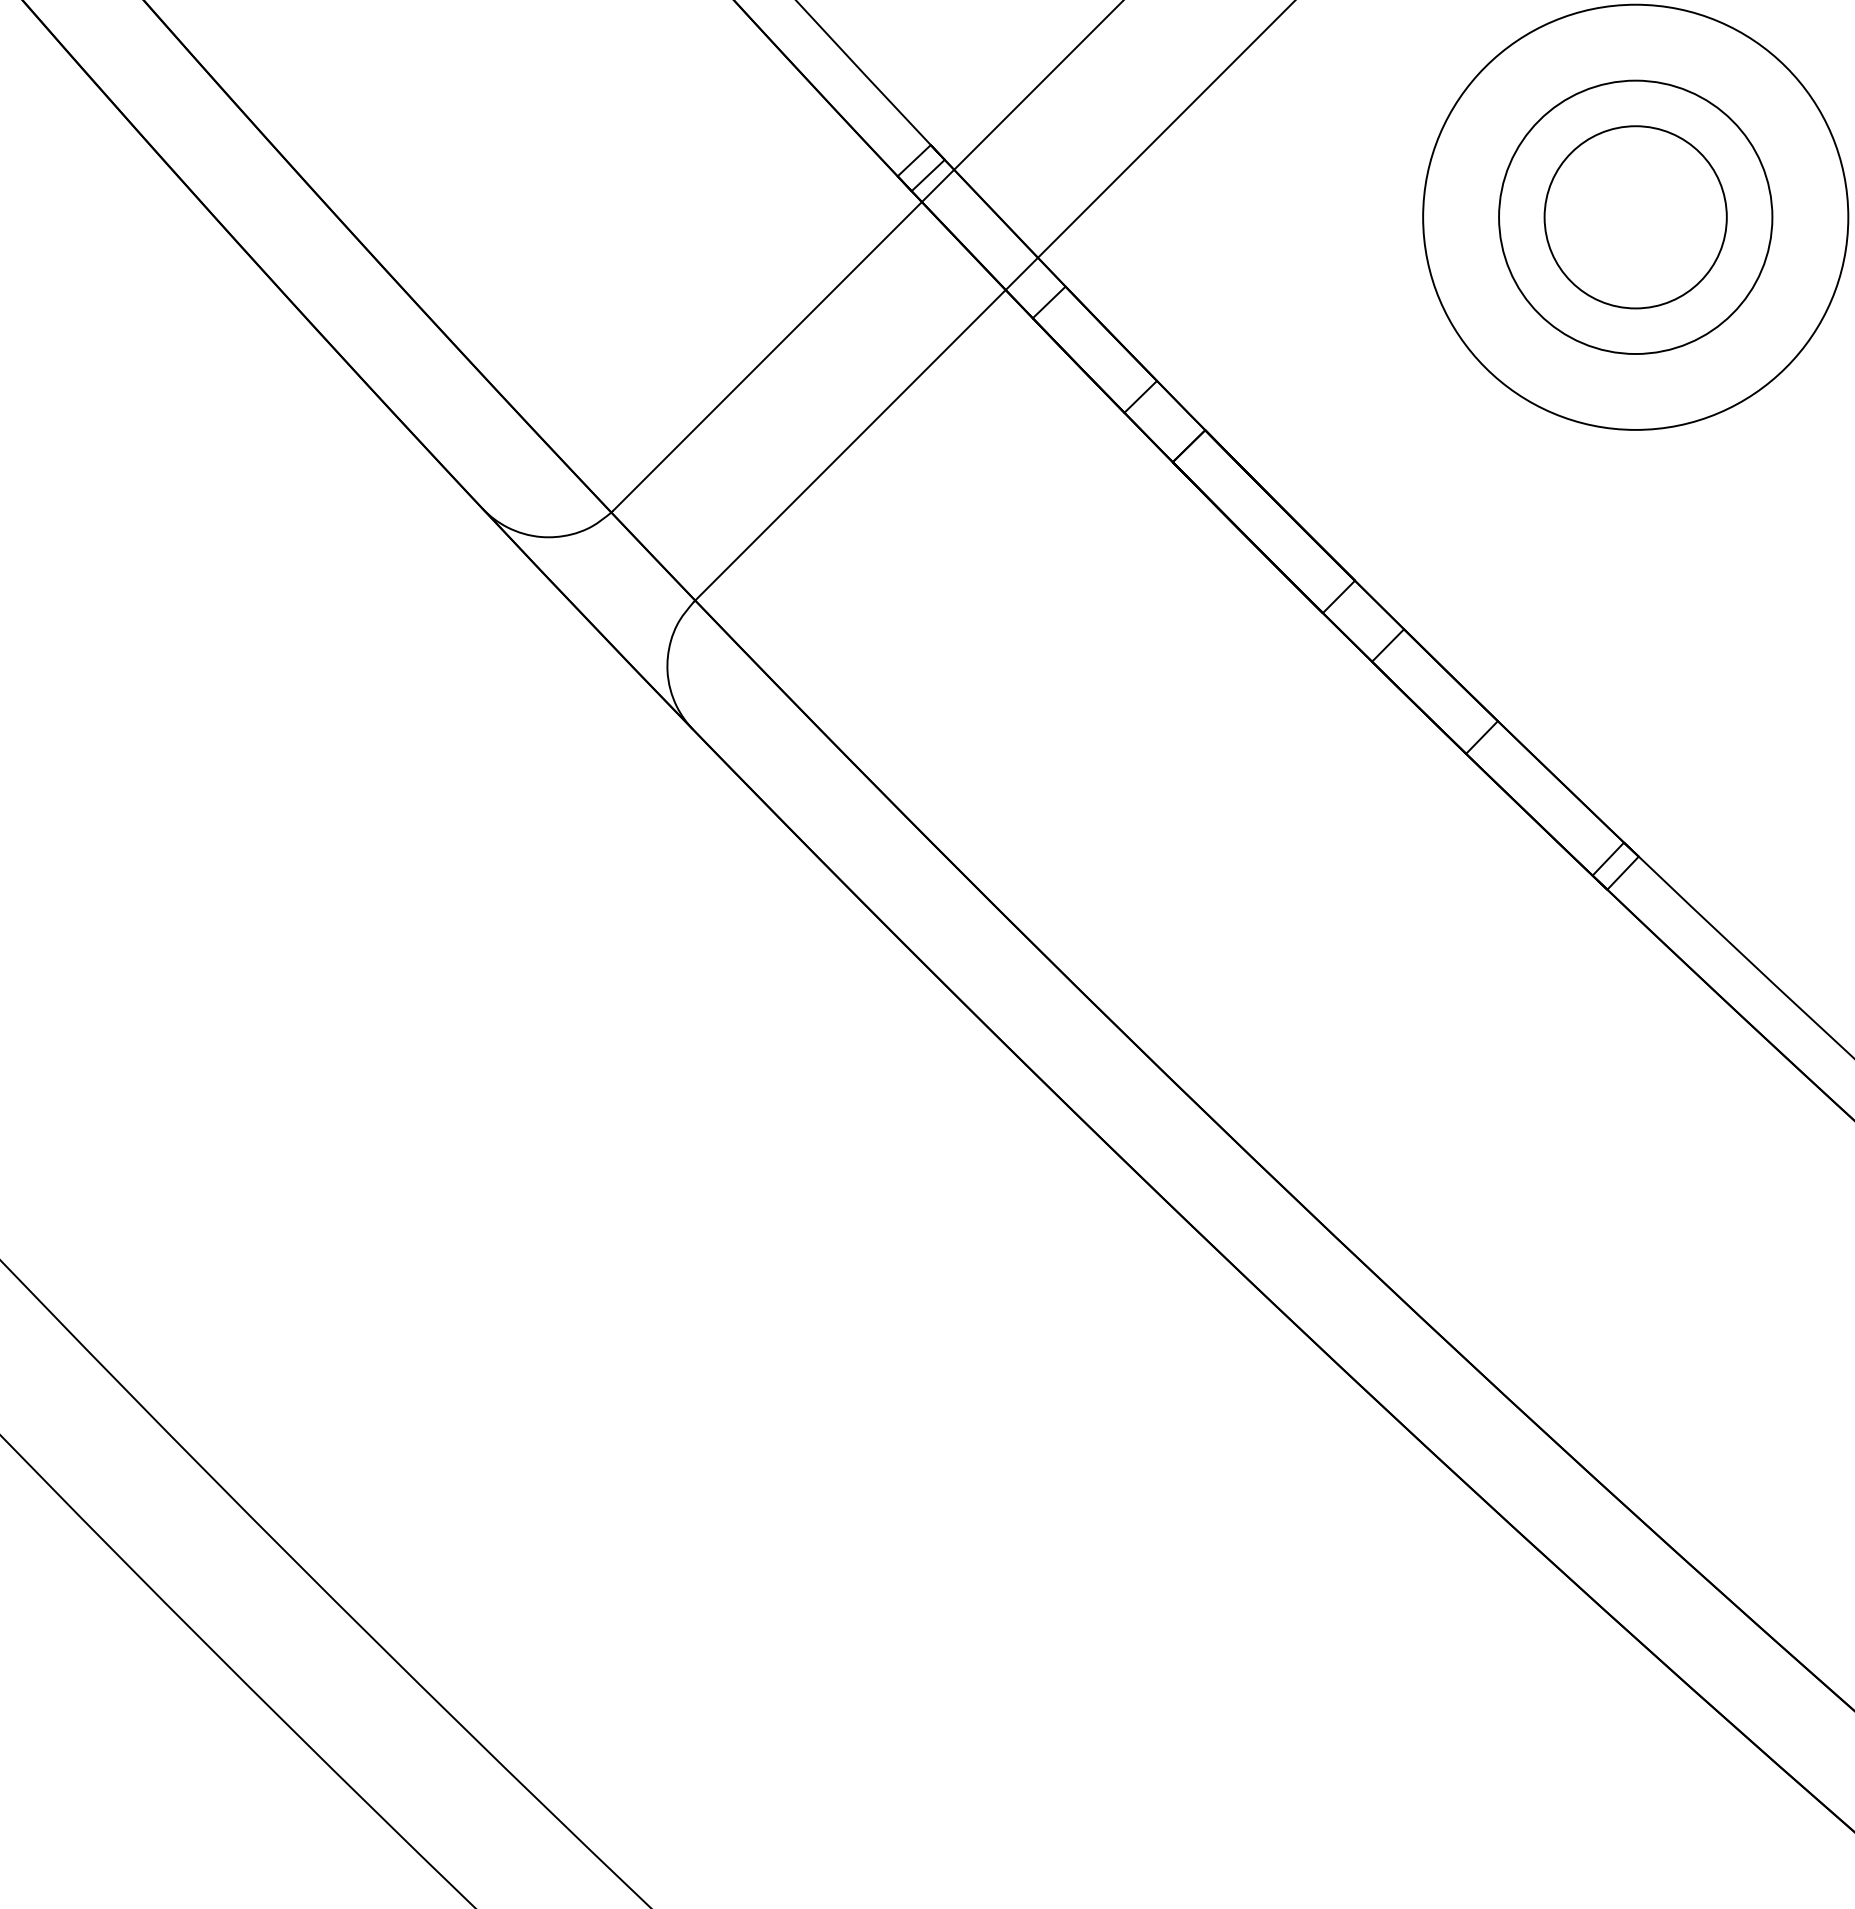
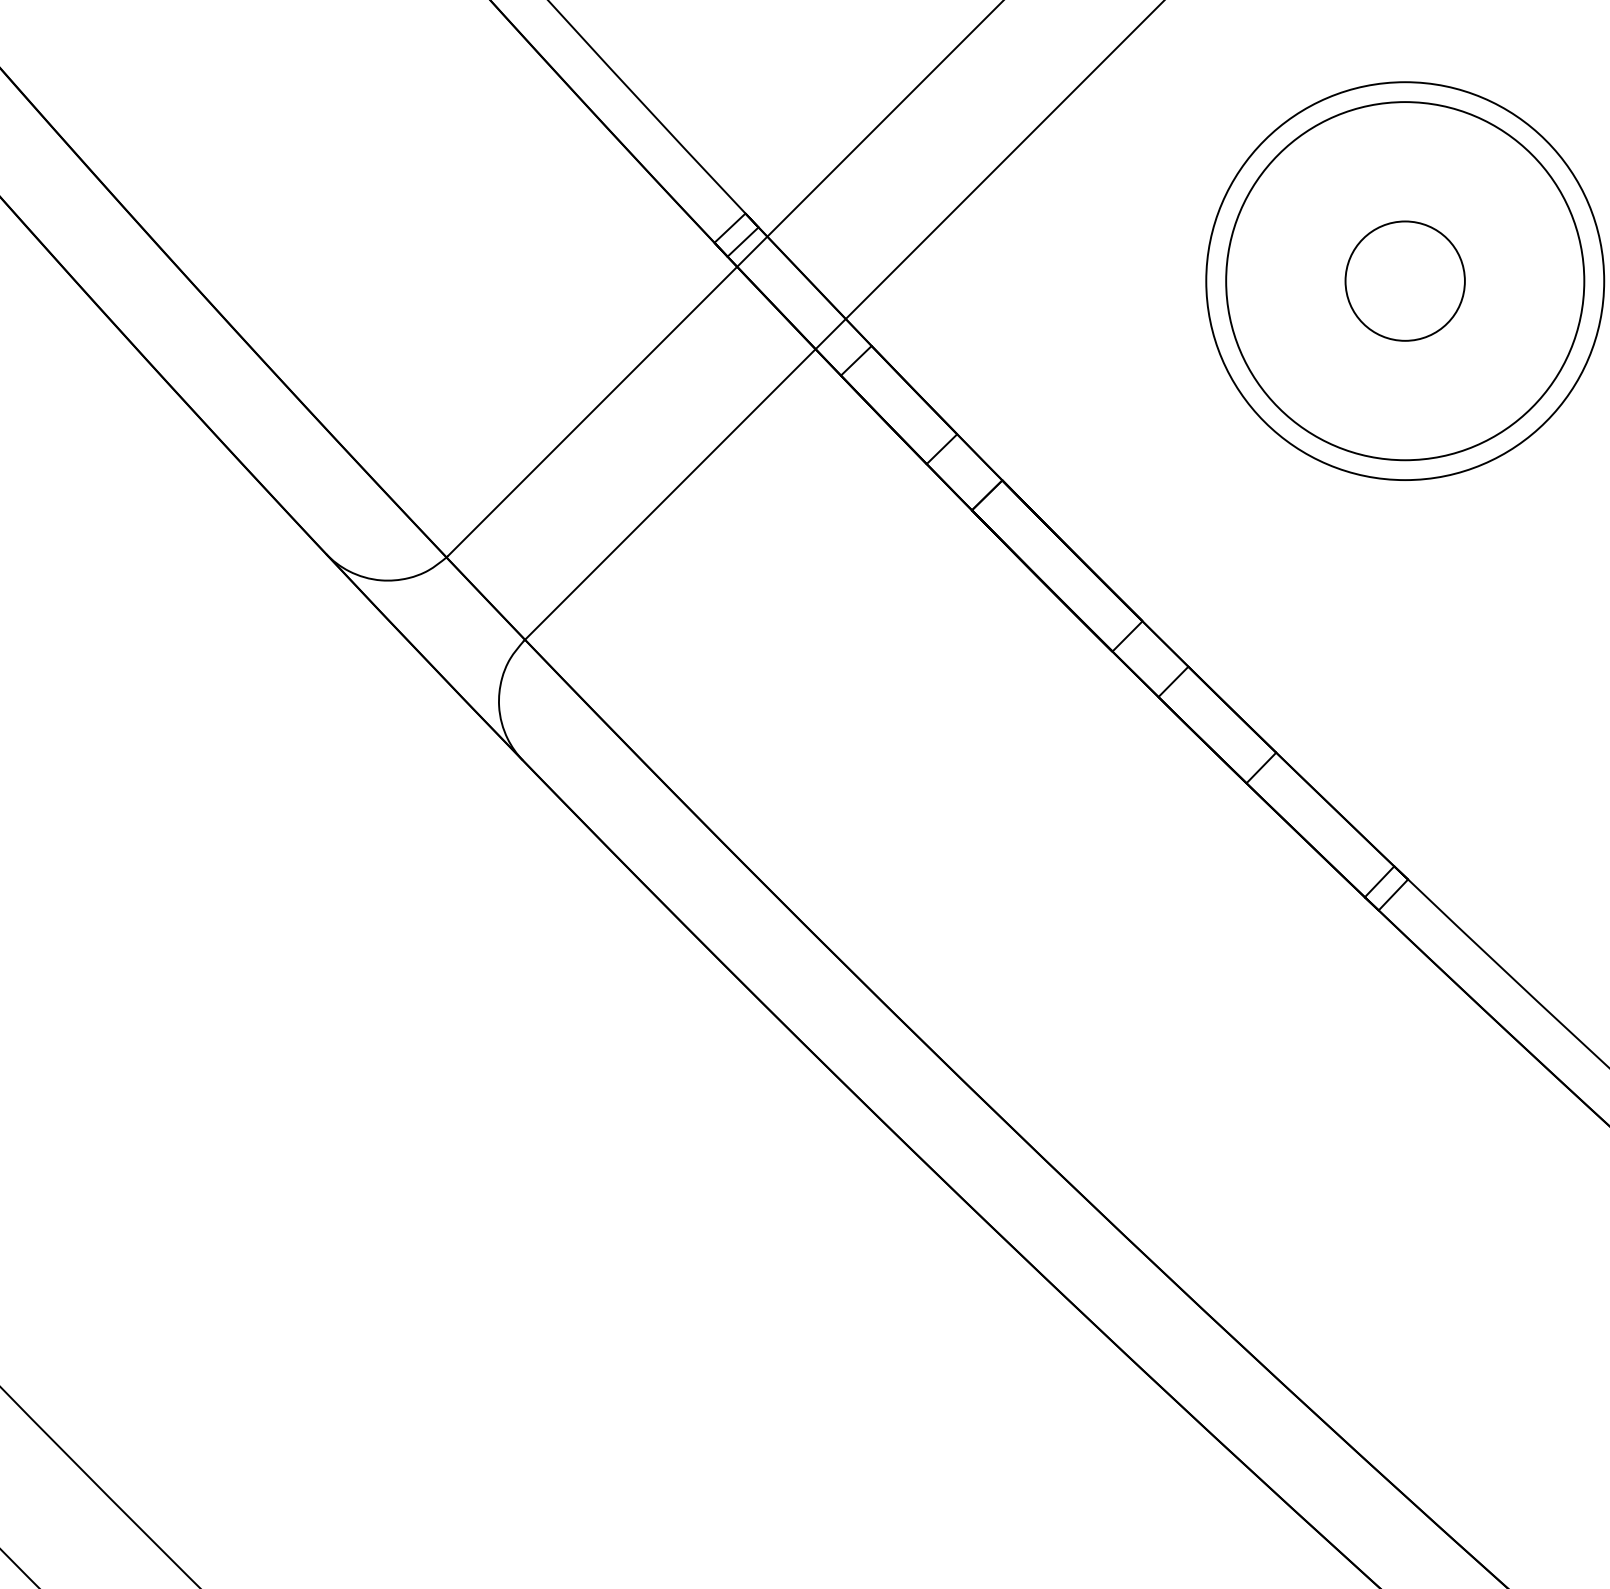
circle: (1635, 217) -> (1405, 281), size x0.7
circle: (1635, 217) -> (1405, 281), size x1.4

